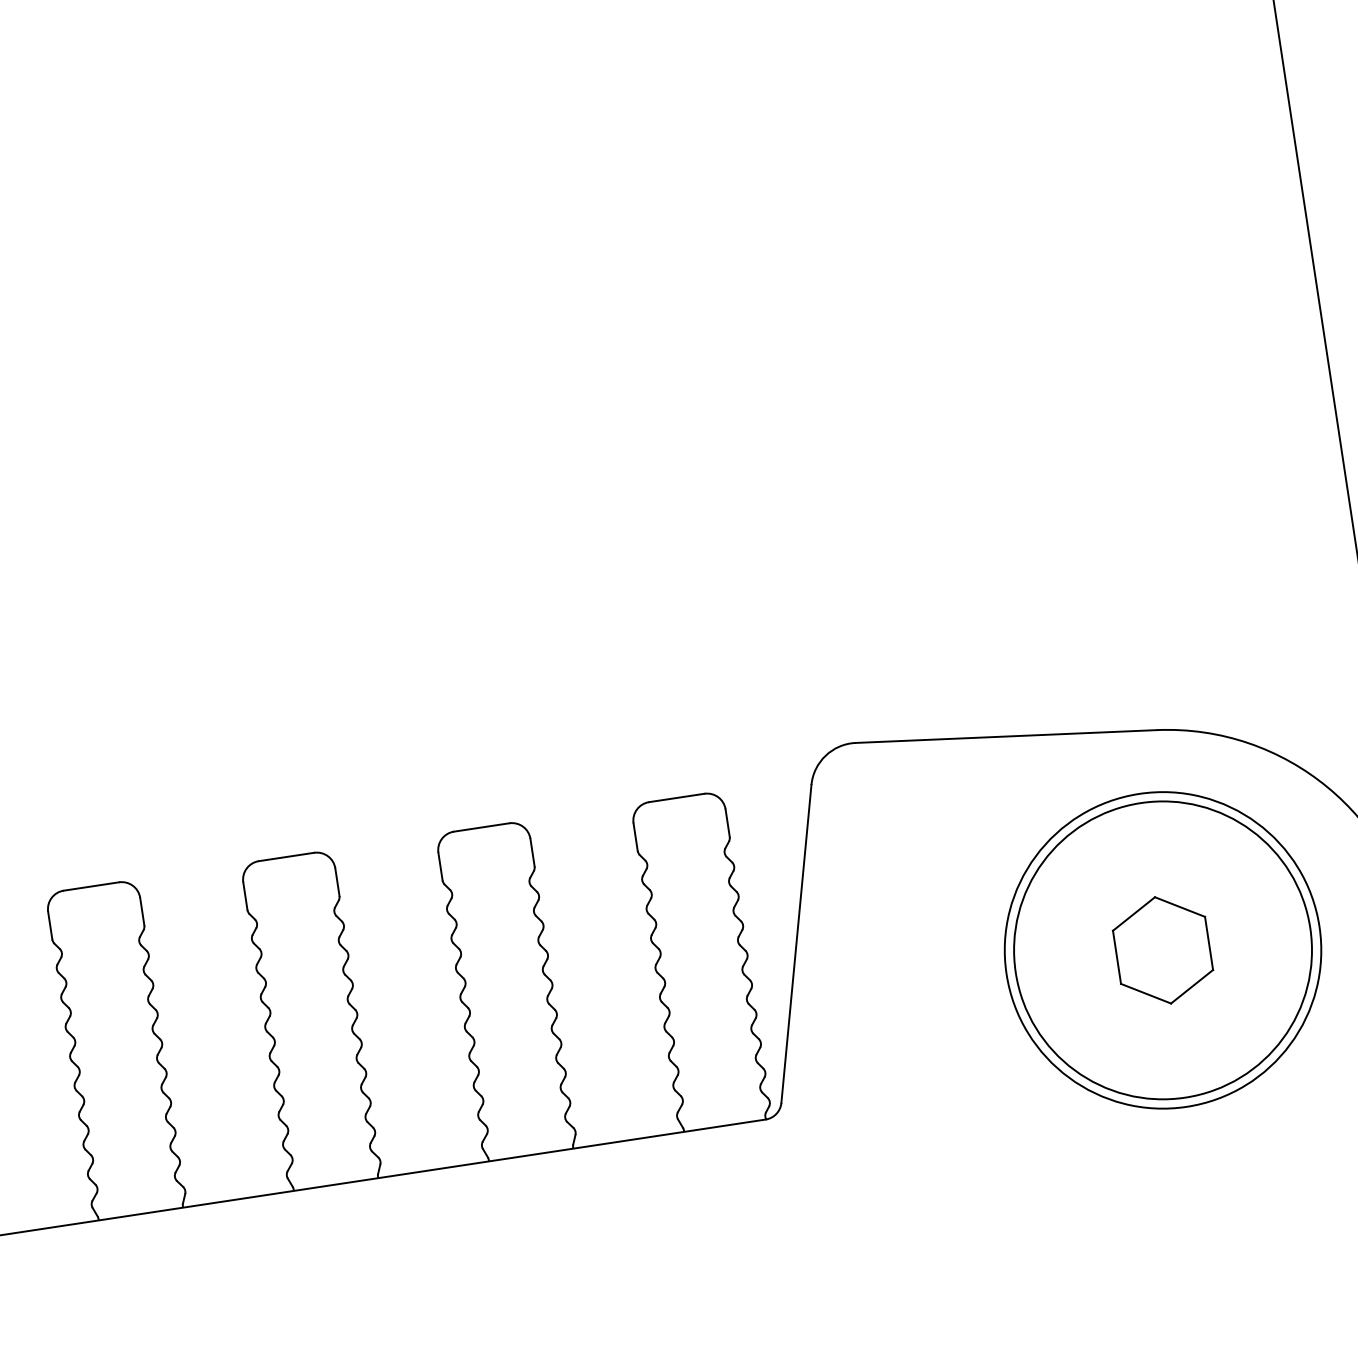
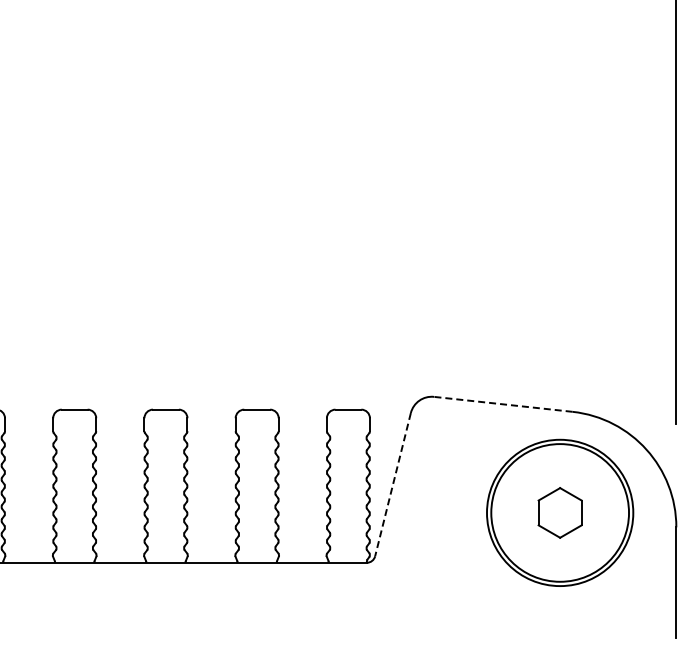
line: (1006, 736) -> (503, 404), solid -> dashed
line: (797, 943) -> (393, 484), solid -> dashed

